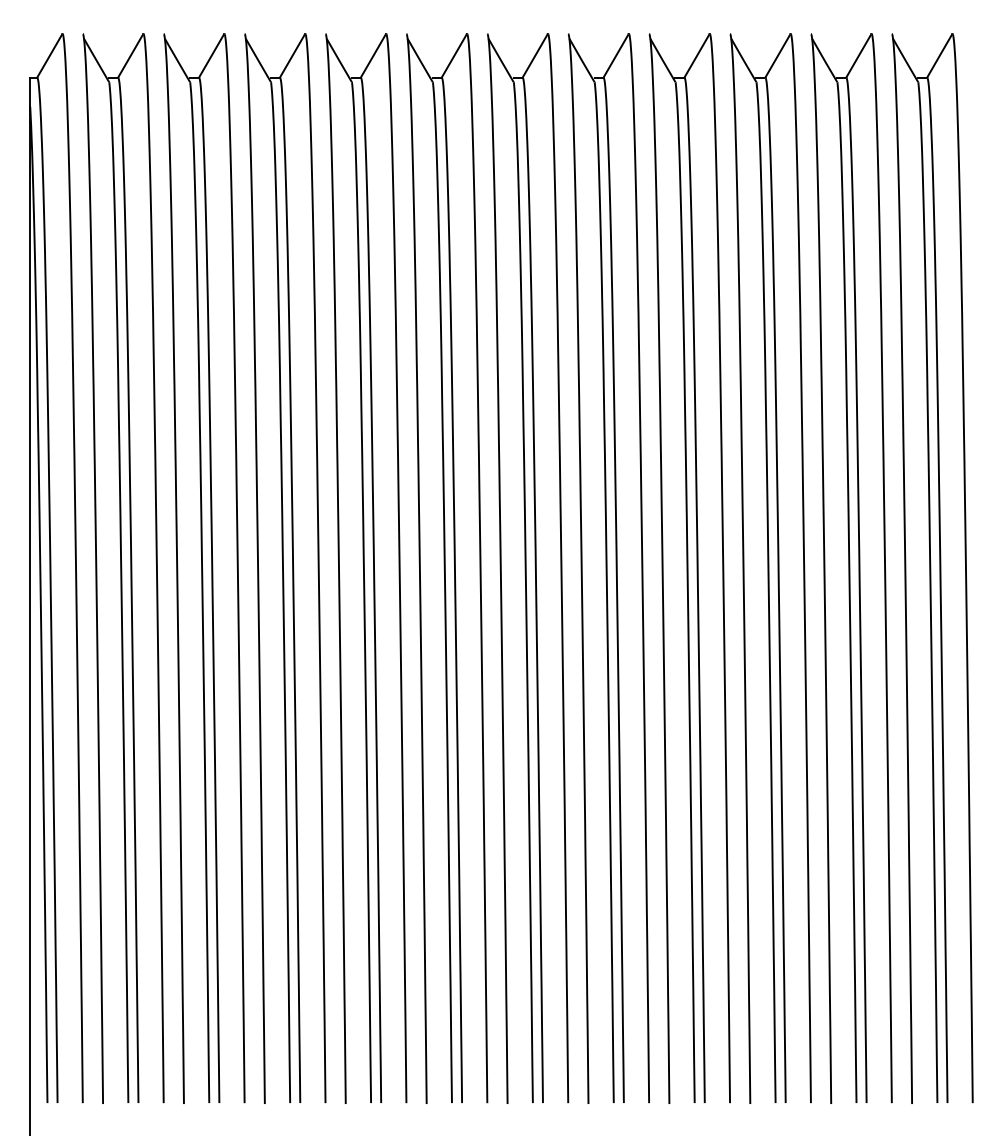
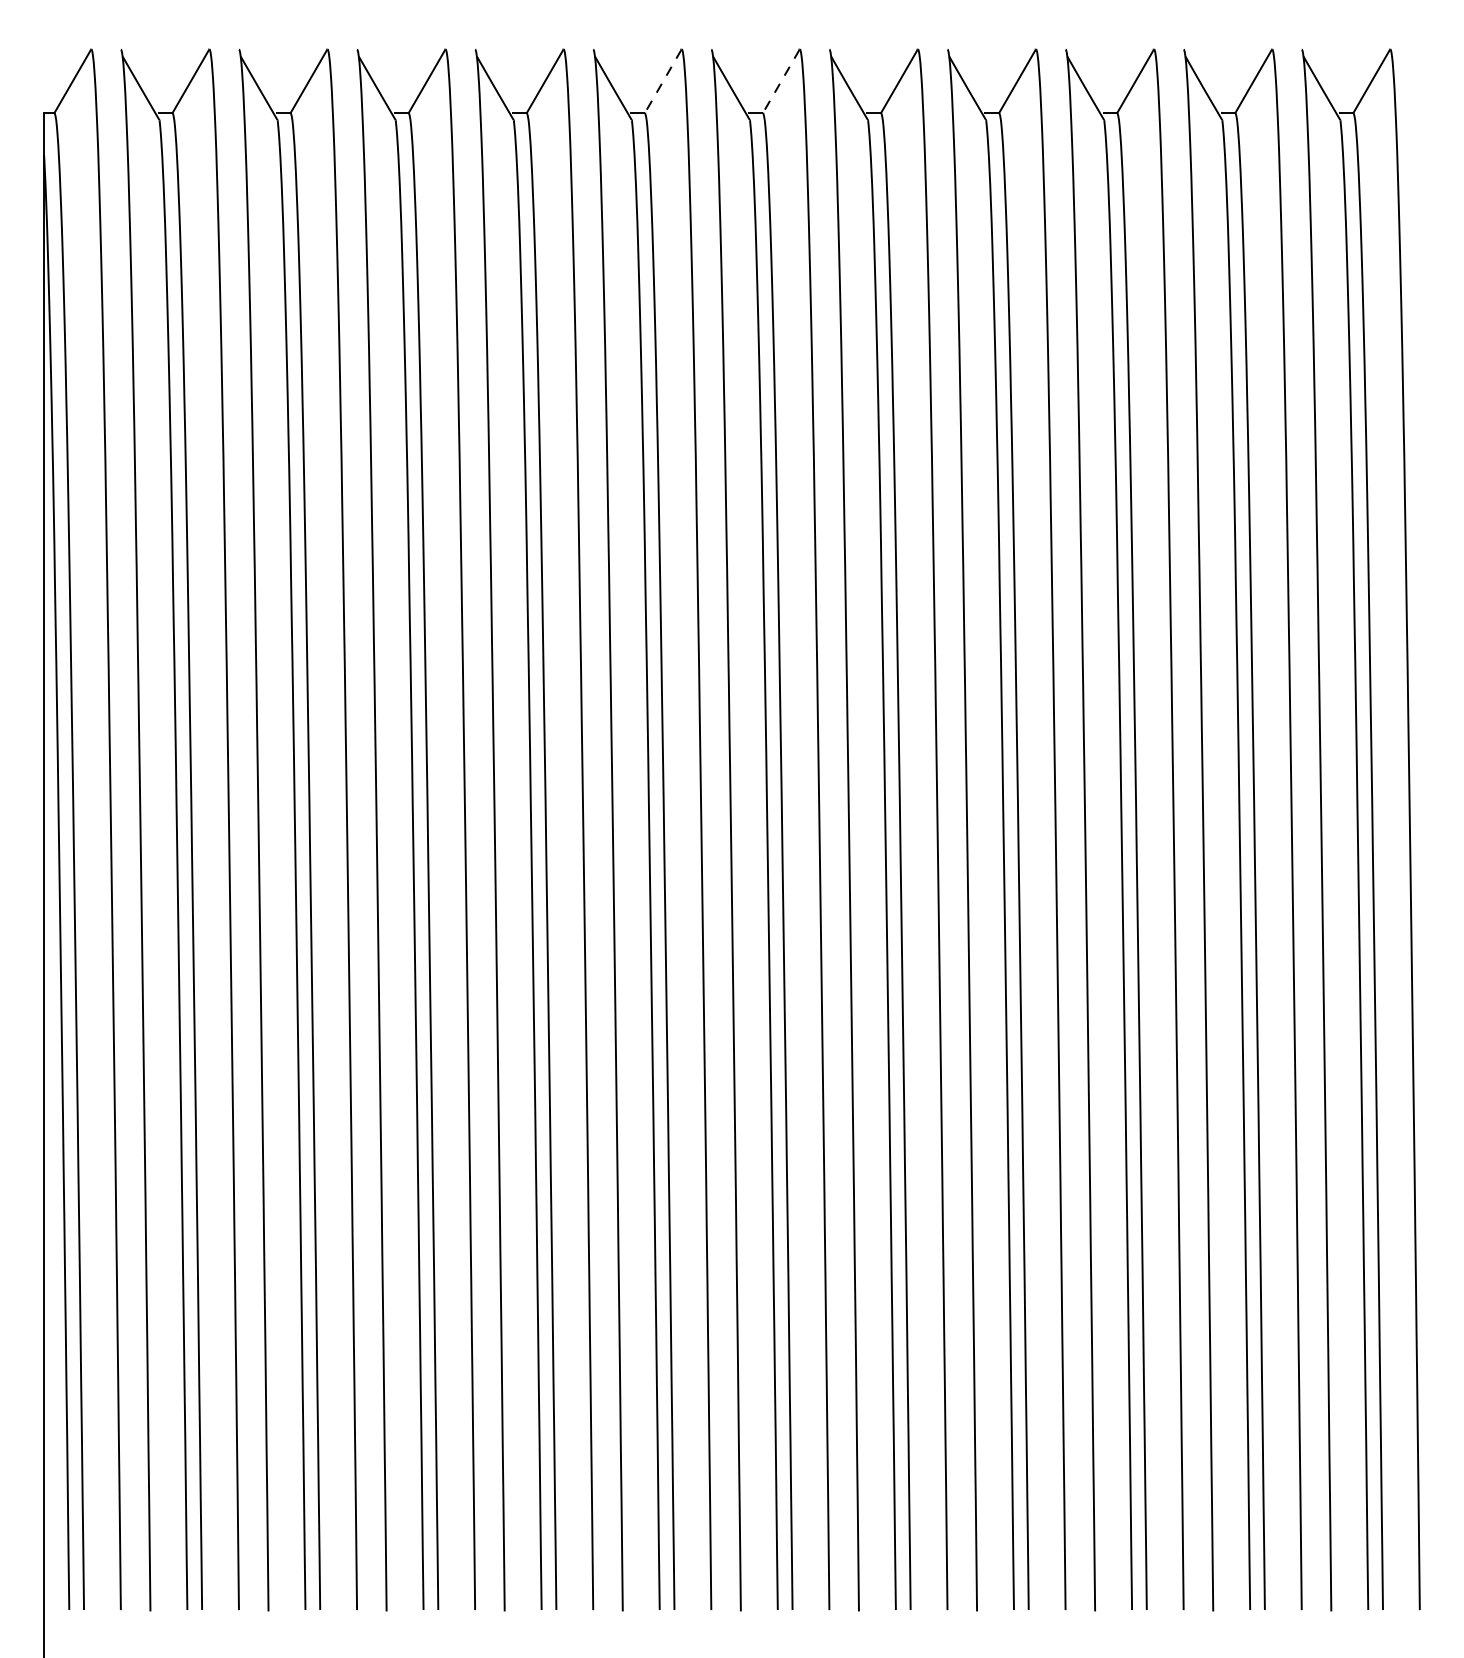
line: (454, 56) -> (663, 82), solid -> dashed
line: (535, 56) -> (781, 82), solid -> dashed

